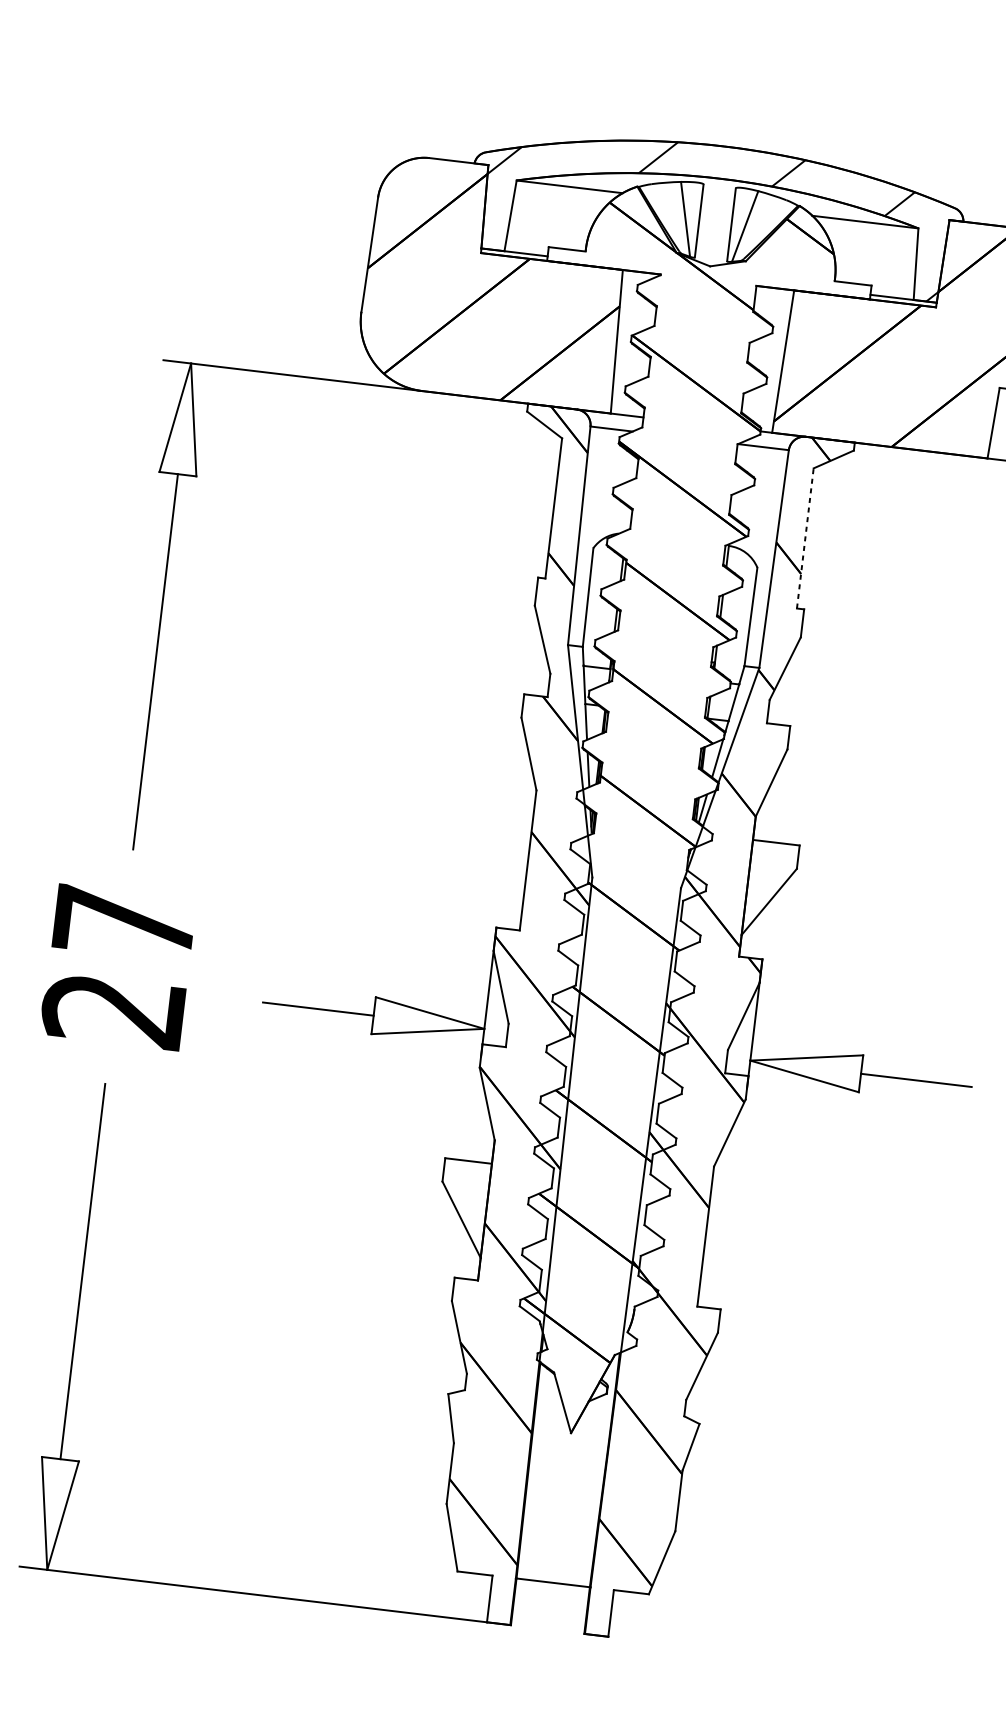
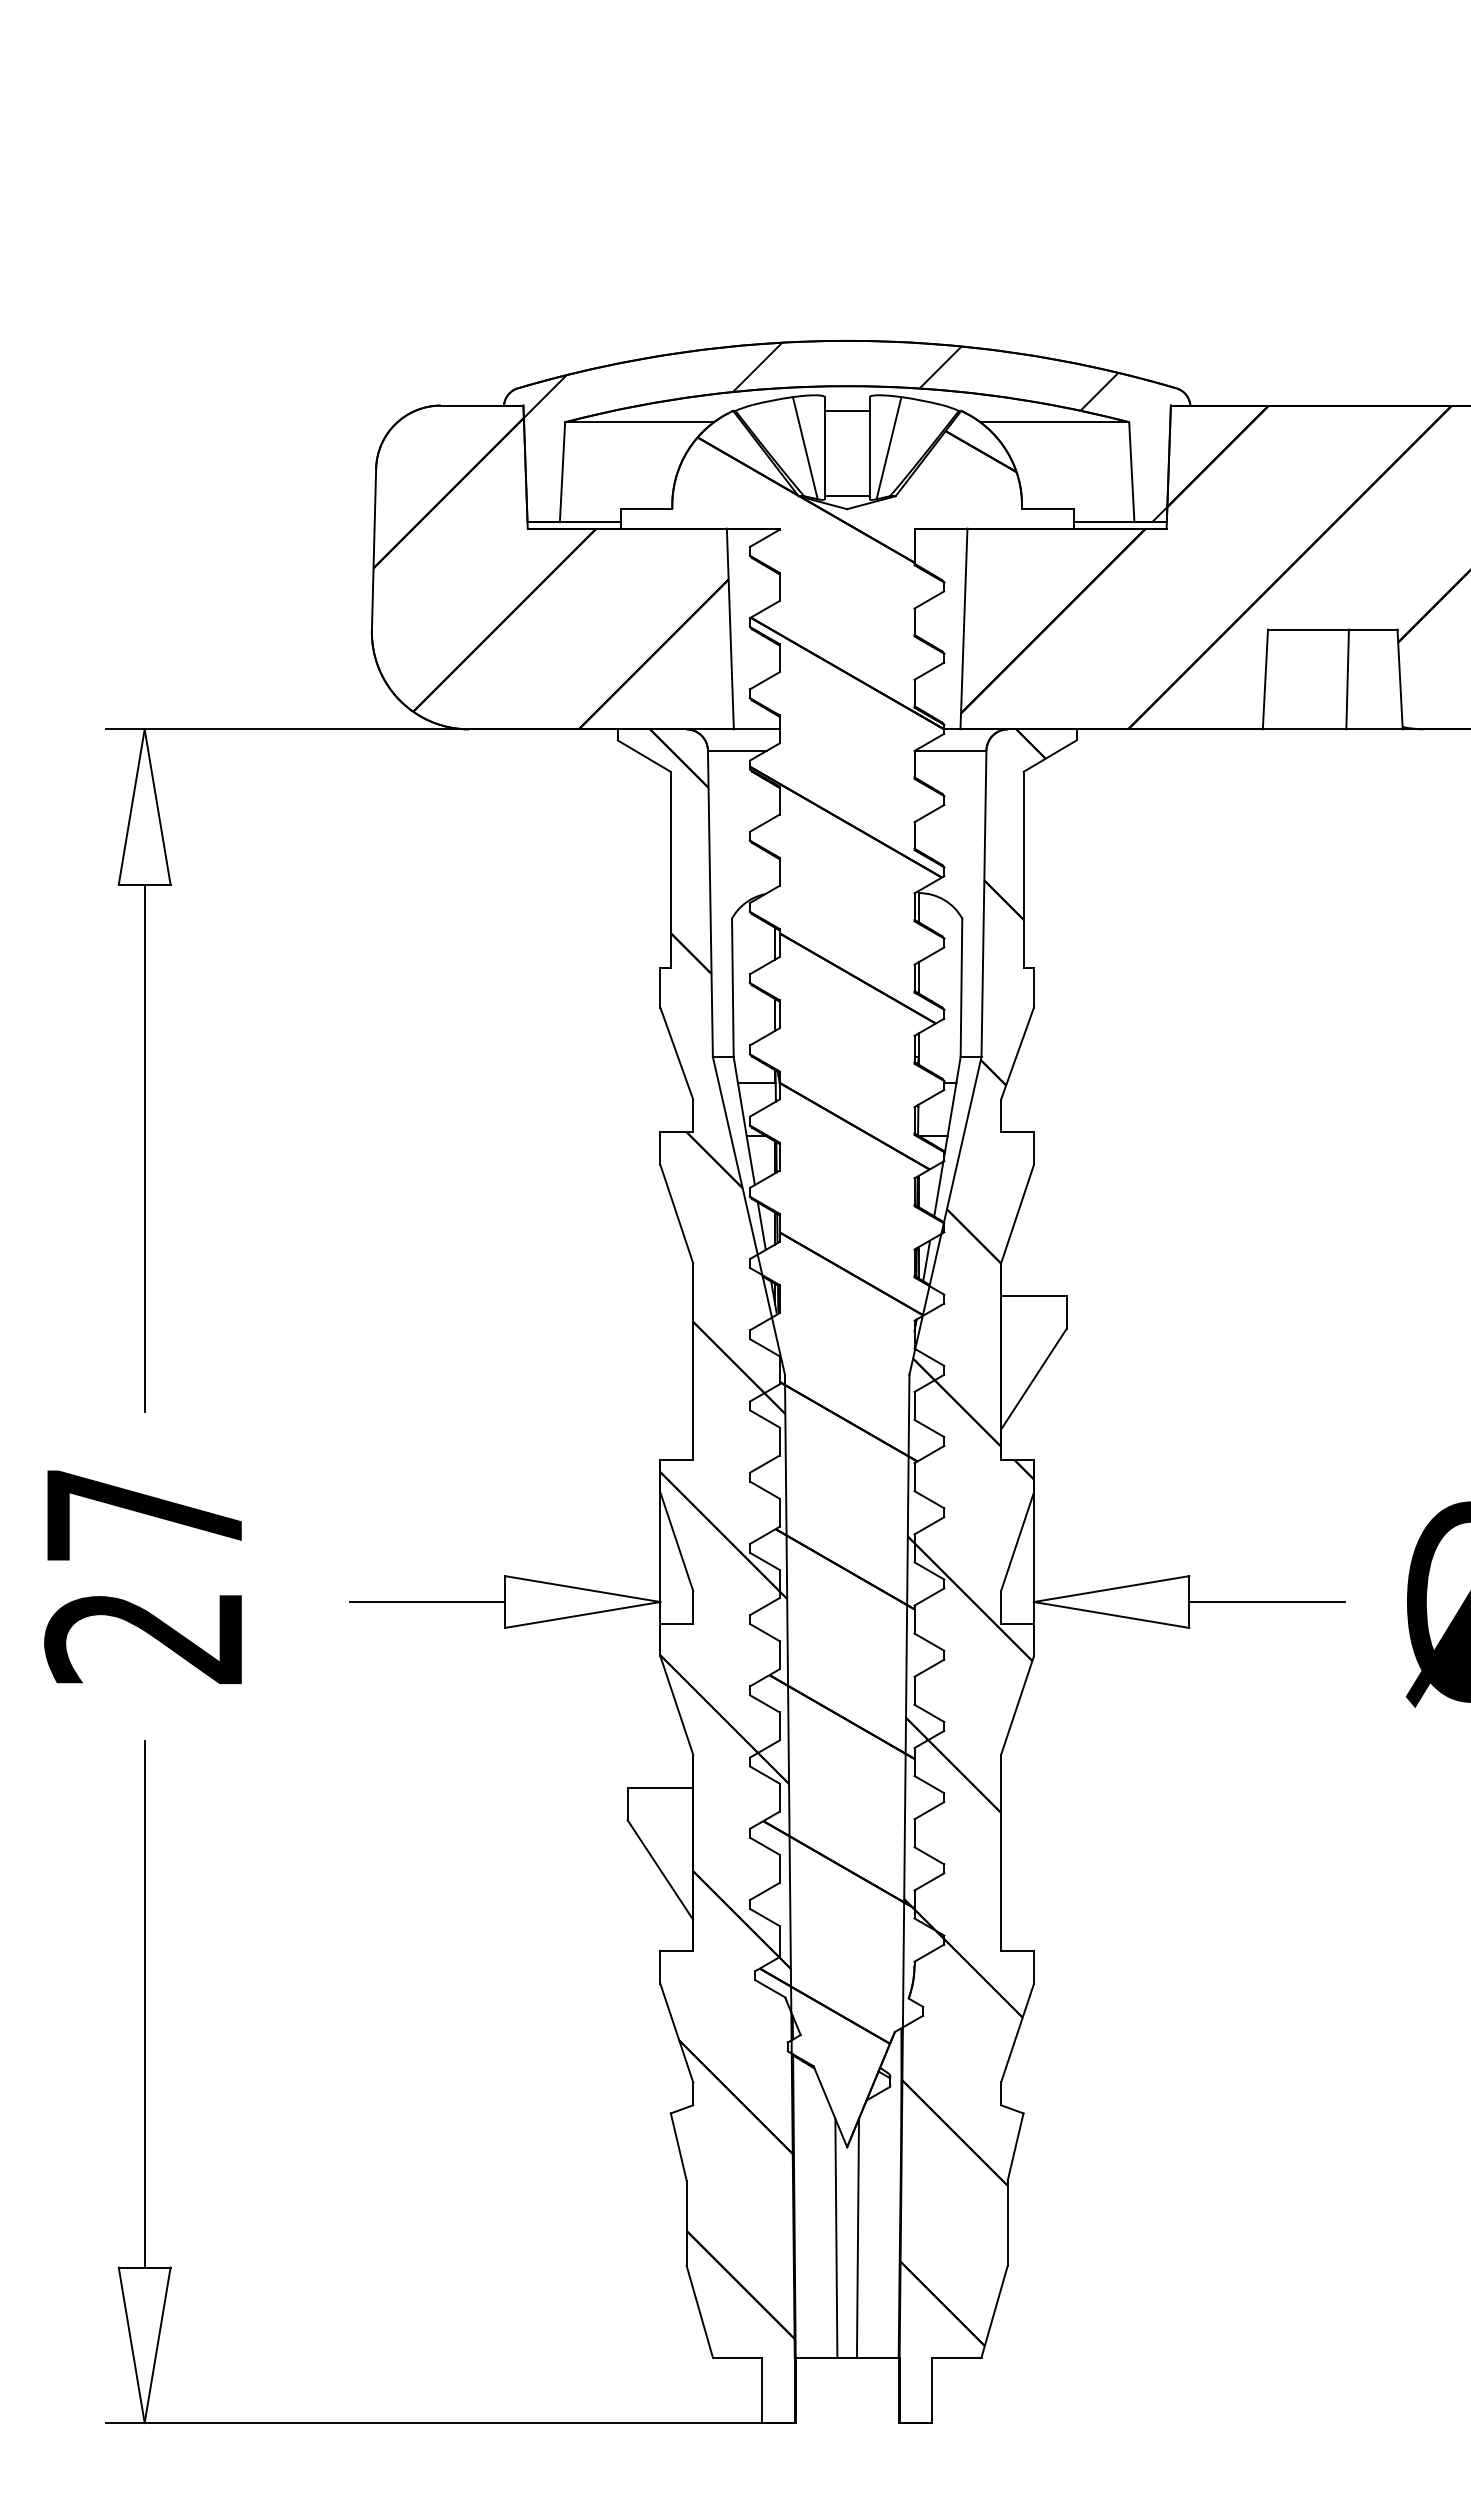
line: (718, 196) -> (846, 410), added
line: (710, 257) -> (846, 496), added
line: (805, 537) -> (1023, 869), dashed -> solid
line: (555, 1496) -> (836, 2237), added
line: (570, 1498) -> (857, 2237), added

